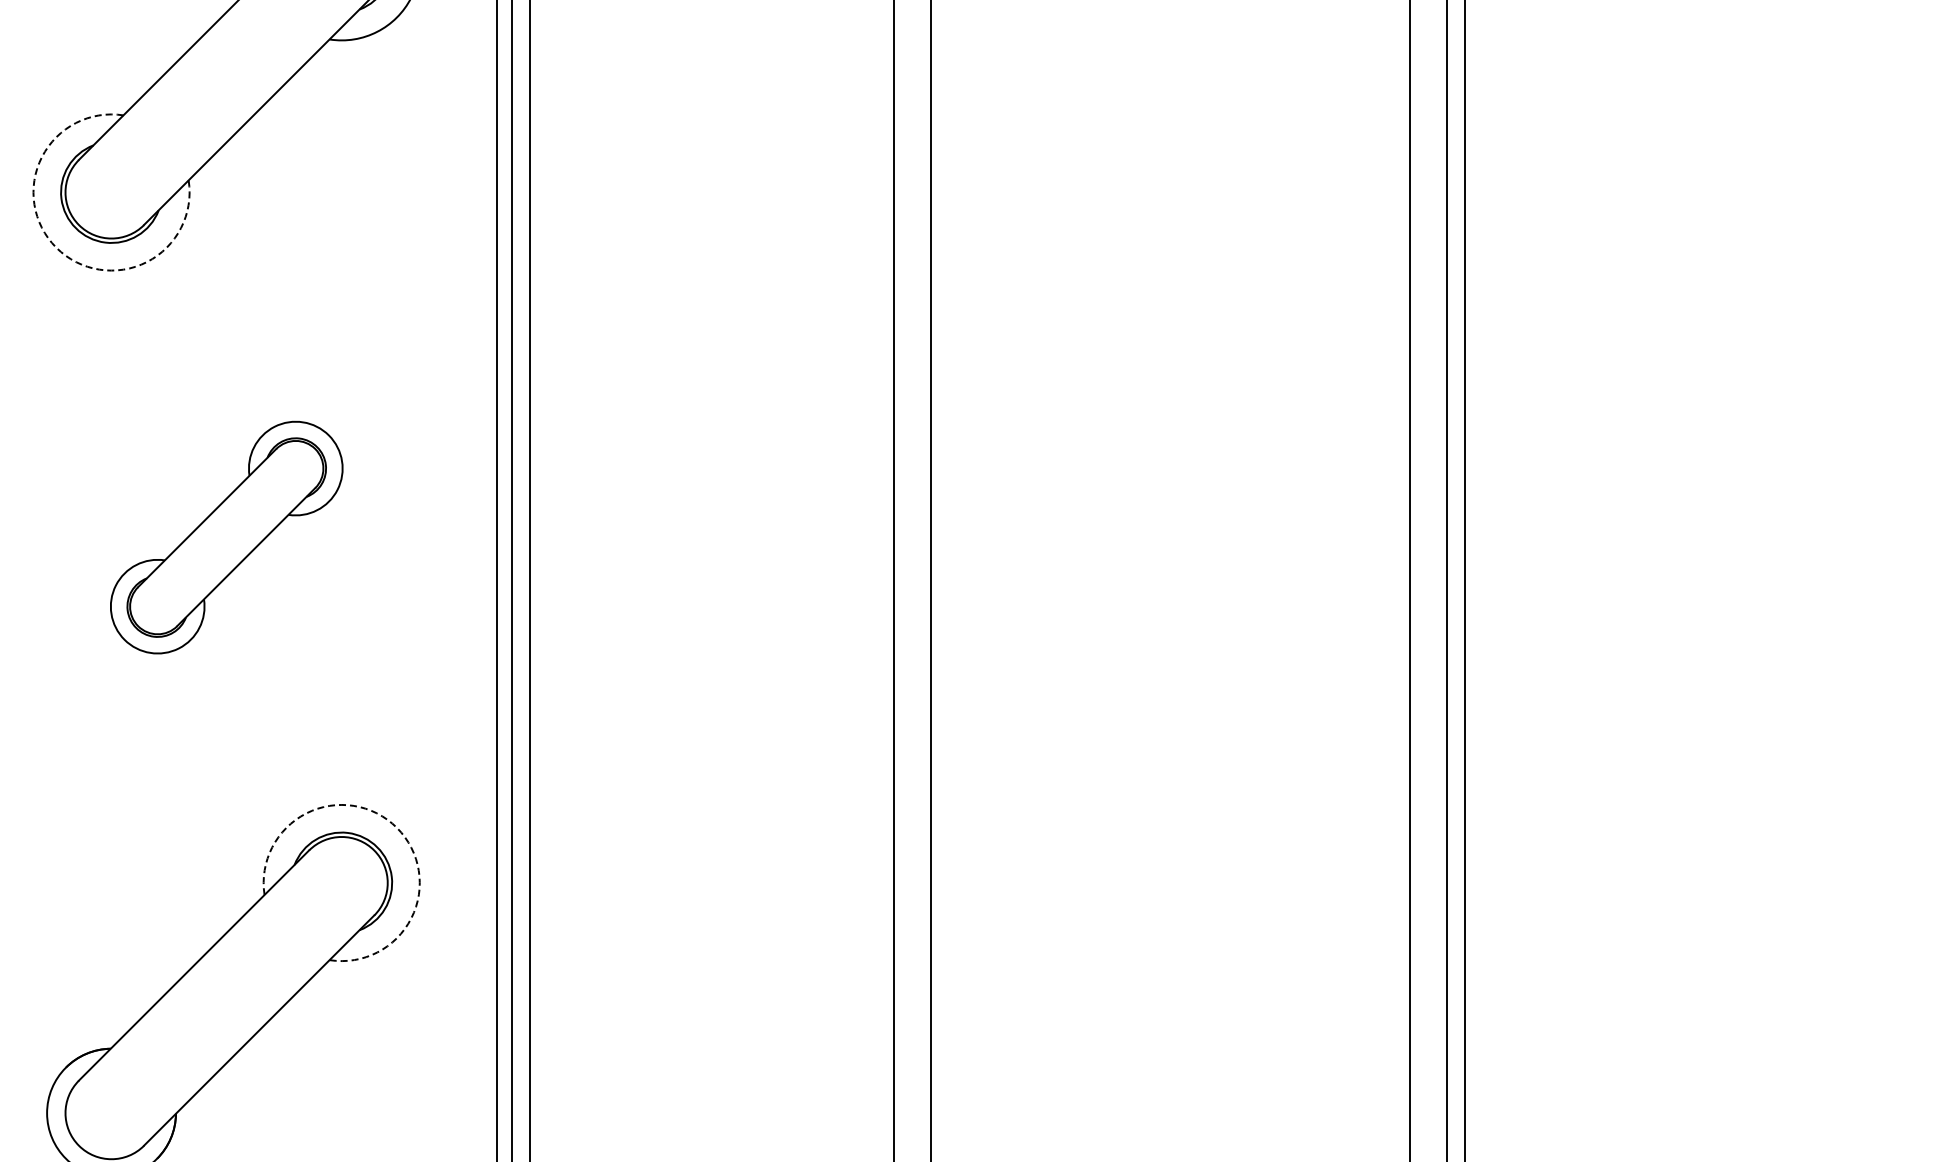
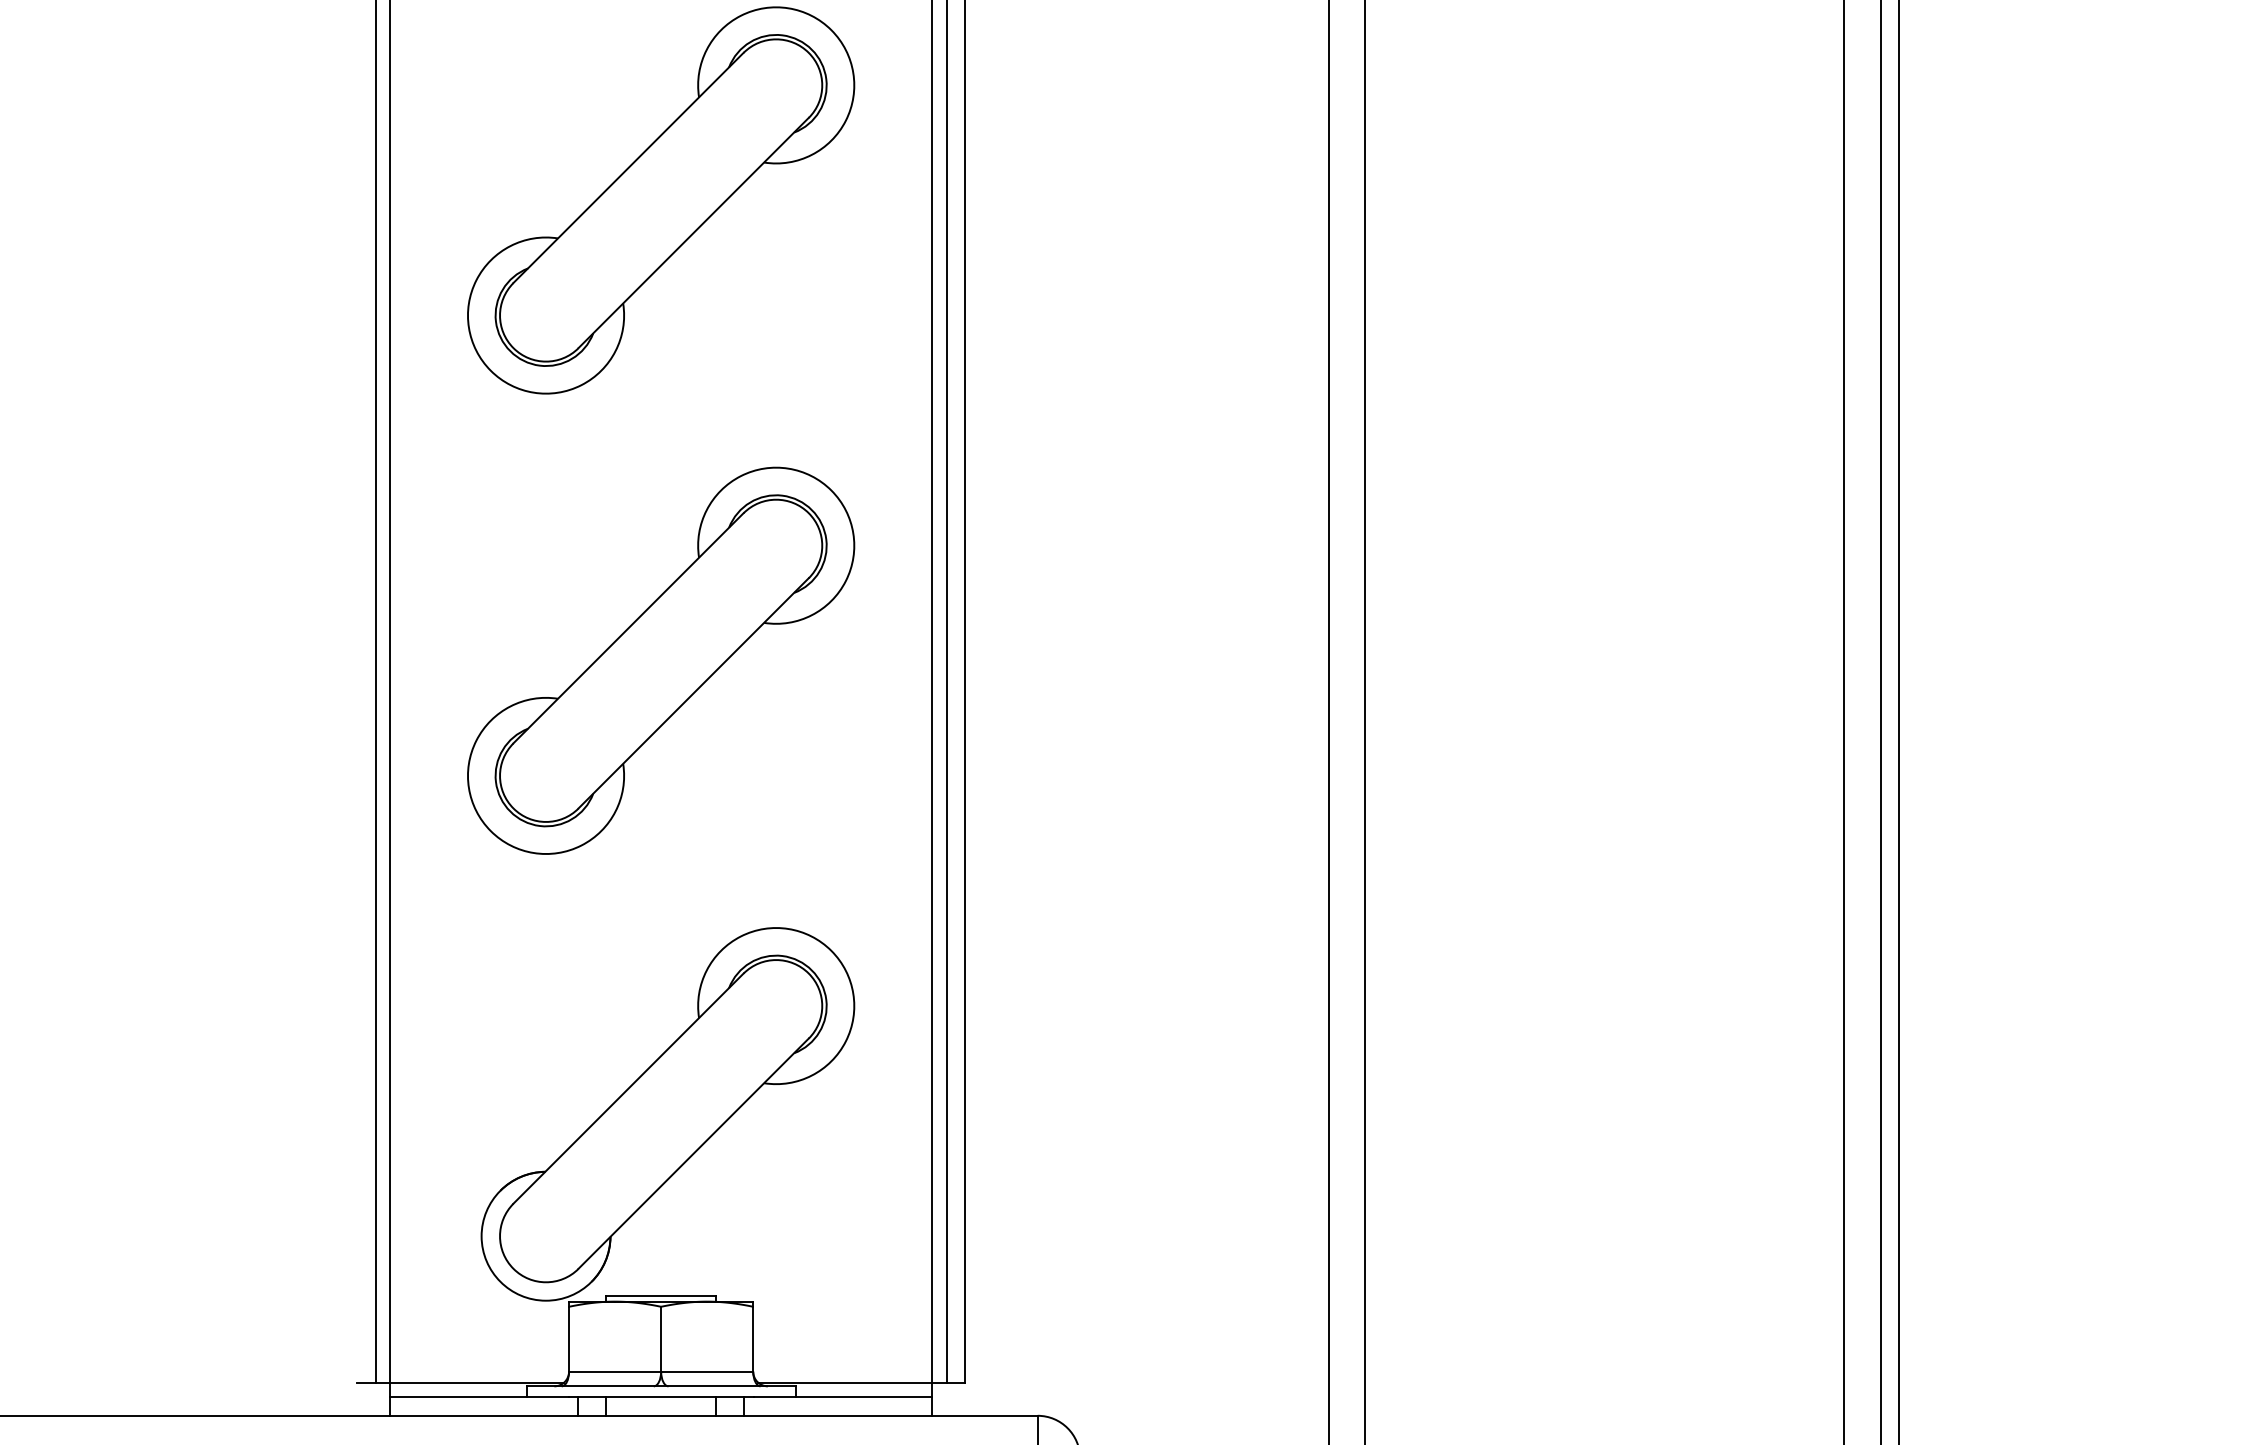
arc: (55, 247) -> (490, 370), dashed -> solid
part: (226, 537) -> (661, 660), size x1.67
arc: (396, 827) -> (831, 950), dashed -> solid

